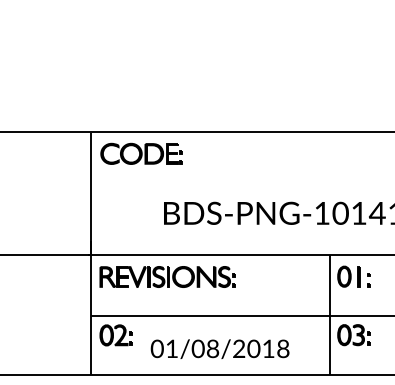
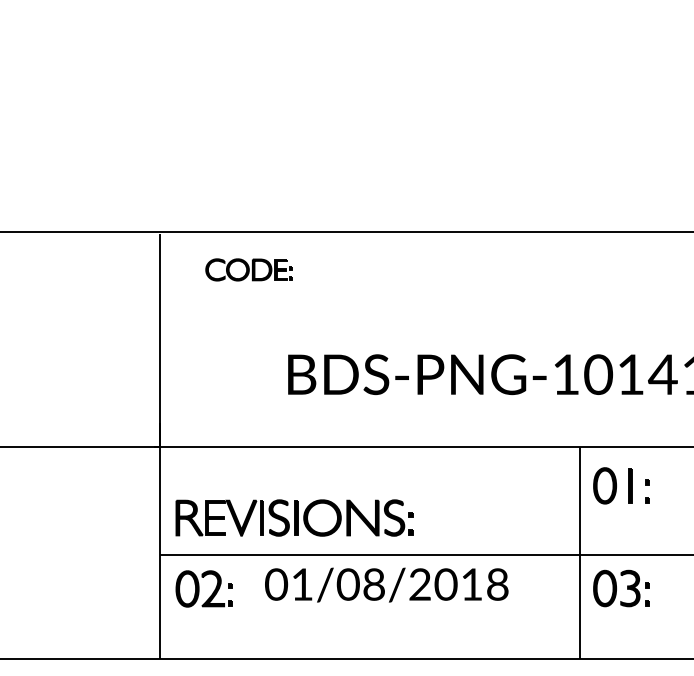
part: (141, 153) -> (248, 269), size x0.6
part: (167, 276) -> (294, 517), moved
text: (219, 348) -> (385, 583), moved

